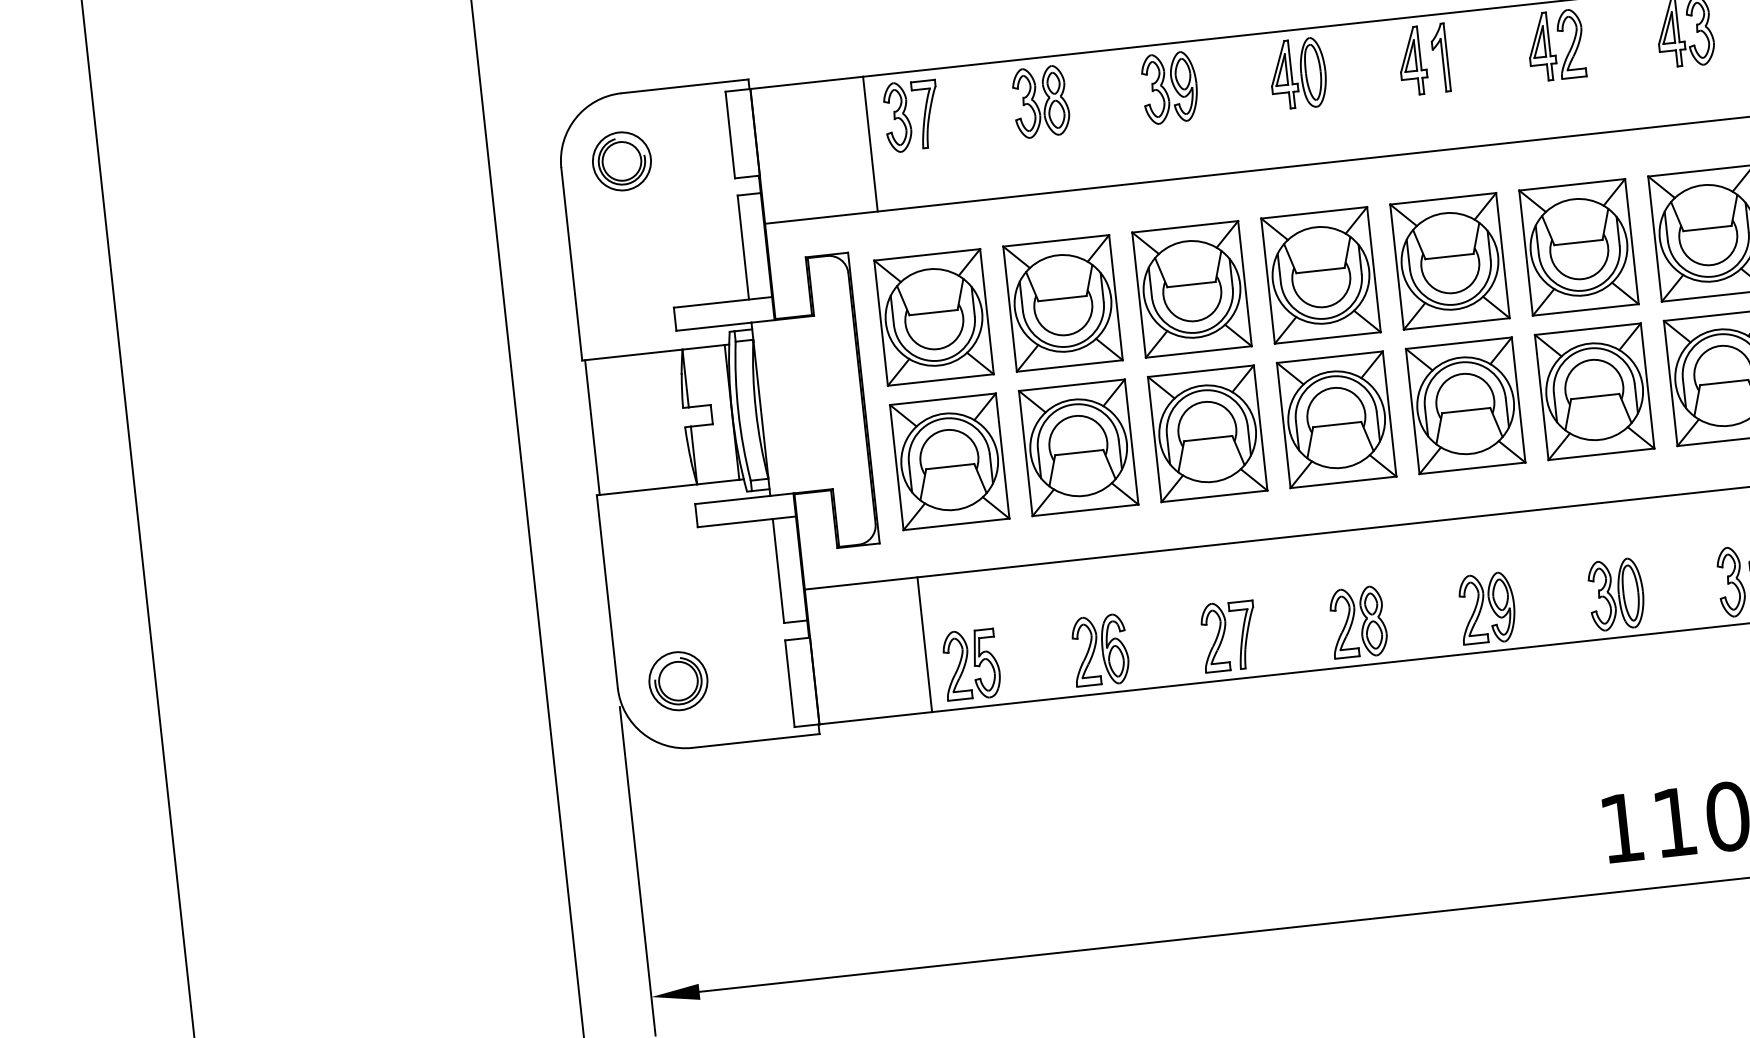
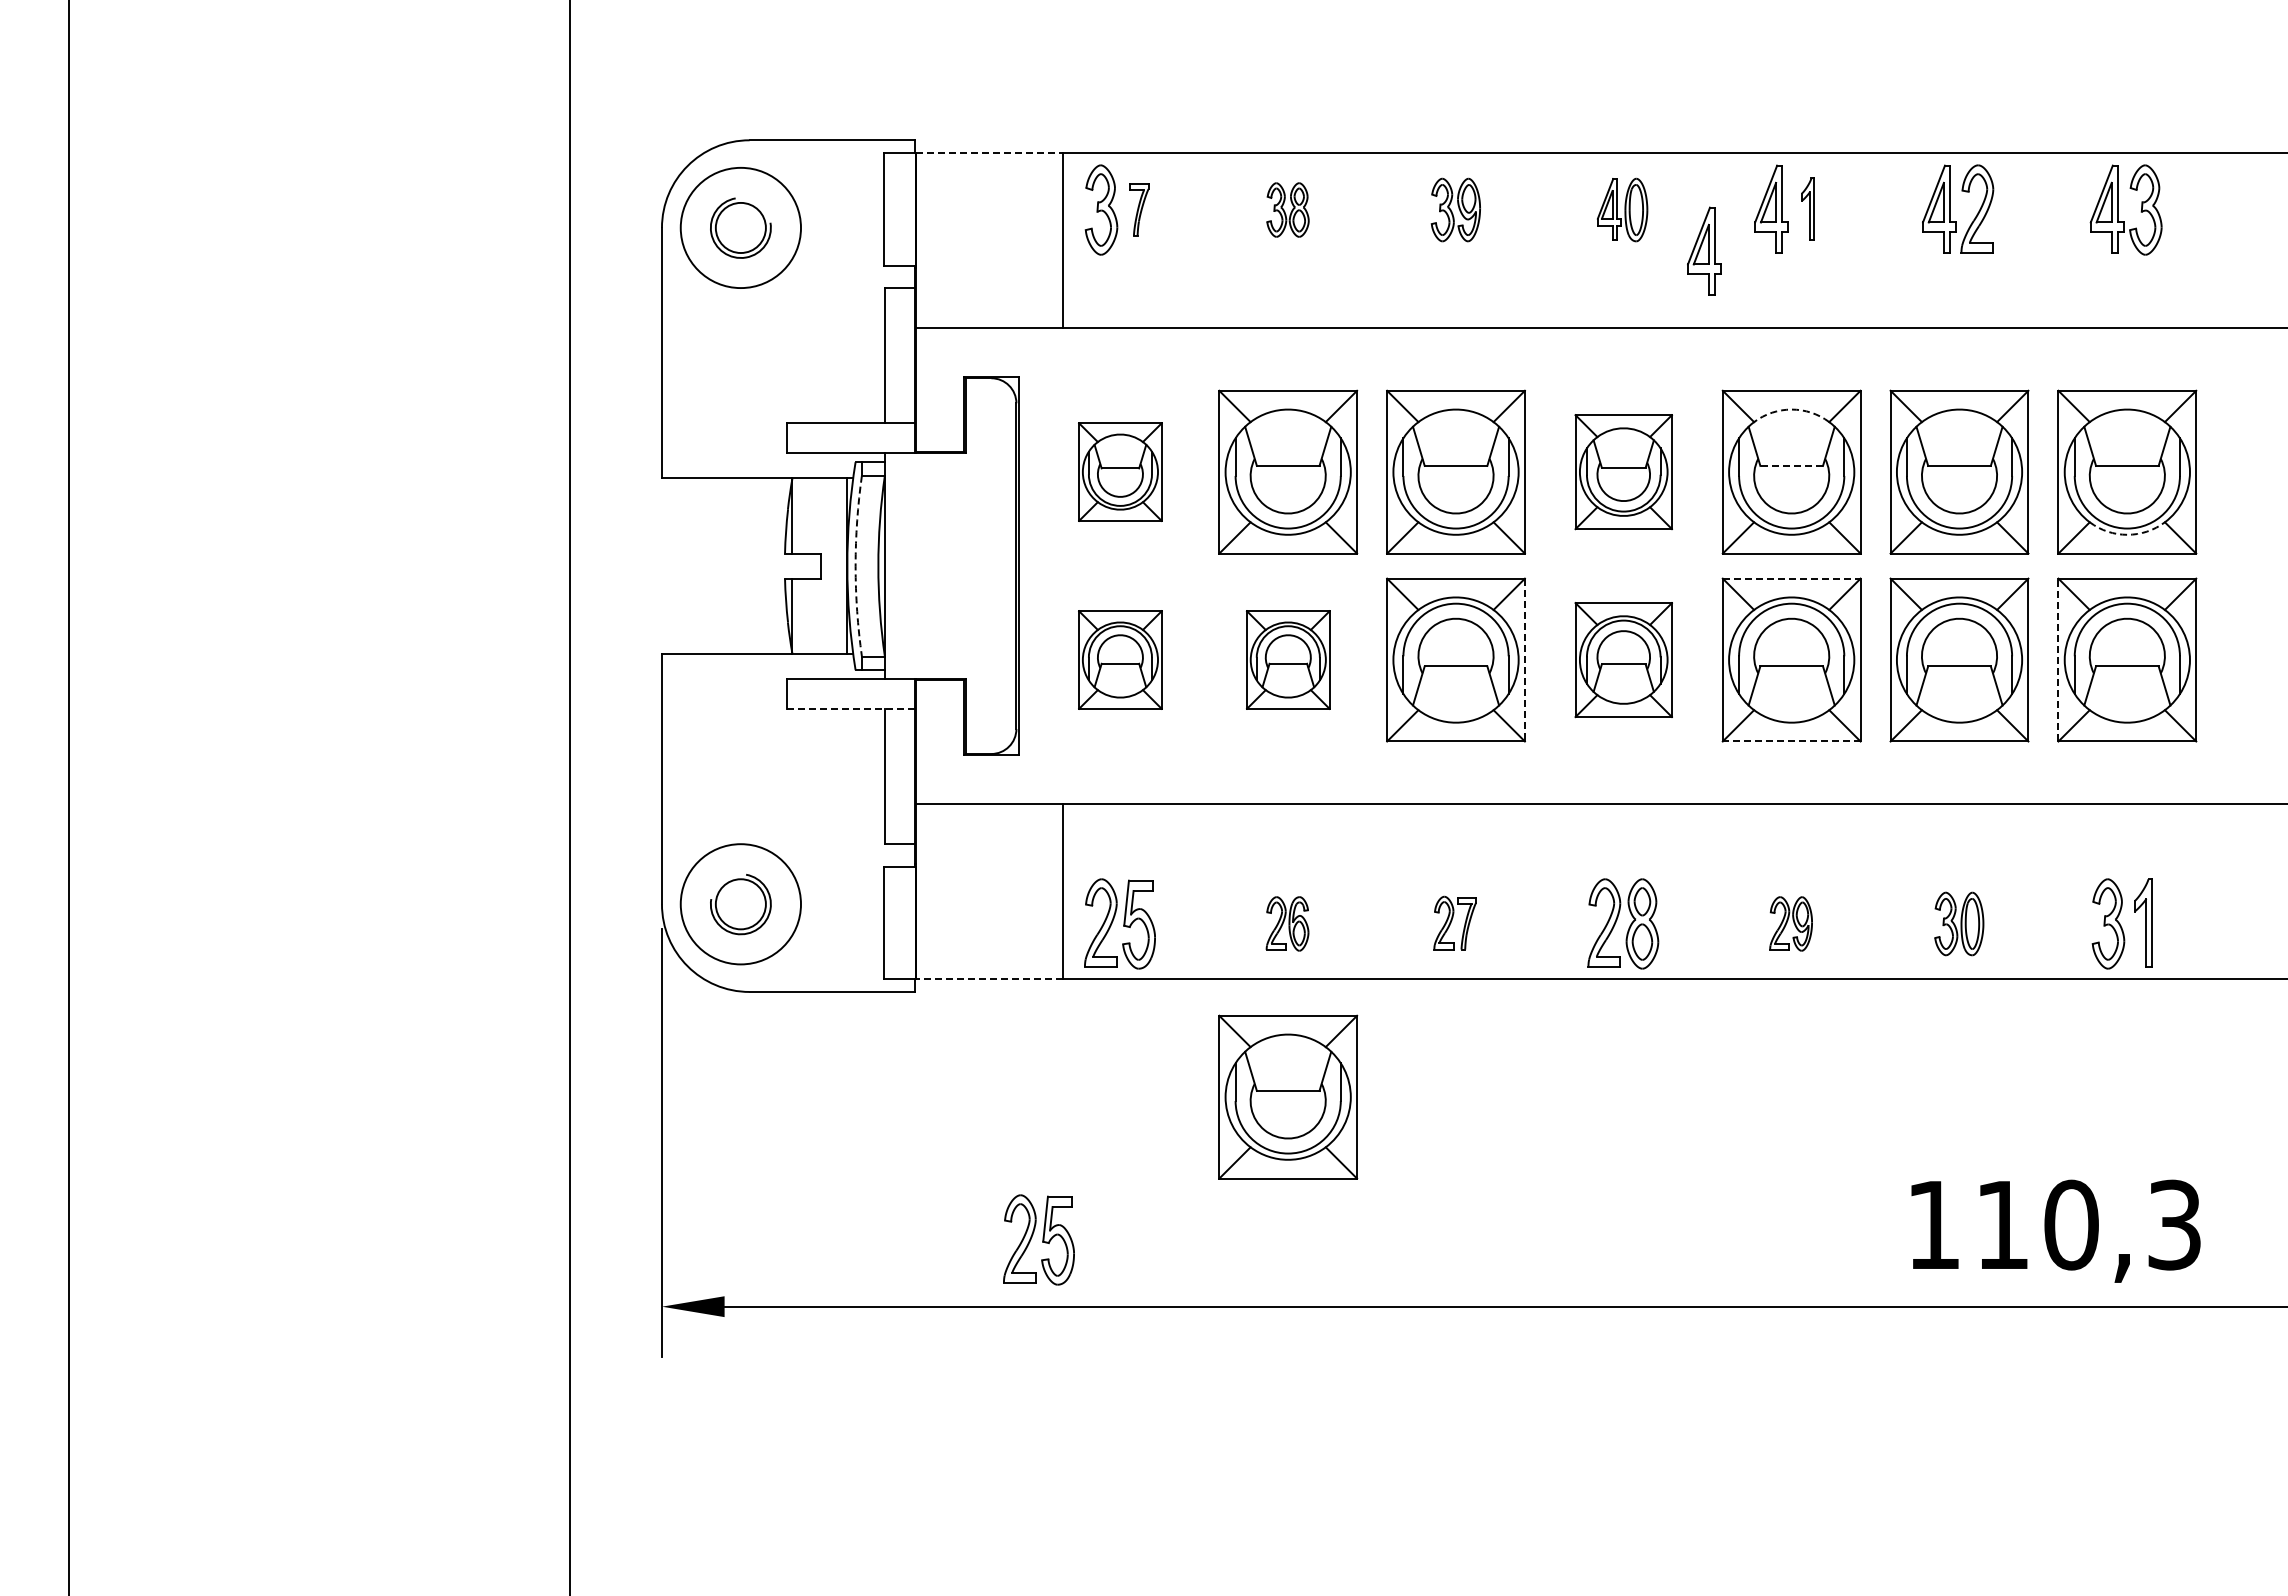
part: (1440, 57) -> (1807, 208), size x0.7
part: (1298, 73) -> (1622, 209), size x0.7
line: (806, 82) -> (989, 152), solid -> dashed
part: (1169, 87) -> (1455, 209), size x0.7
part: (1364, 98) -> (1704, 250), added
part: (1040, 101) -> (1287, 209), size x0.6
part: (926, 113) -> (1139, 209), size x0.6
circle: (621, 161) -> (740, 227), size x1.6
arc: (1444, 213) -> (1791, 409), solid -> dashed
line: (1449, 256) -> (1791, 465), solid -> dashed
part: (1320, 274) -> (1623, 471), size x0.7
arc: (1713, 281) -> (2127, 534), solid -> dashed
part: (934, 316) -> (1120, 471), size x0.6
line: (1458, 343) -> (1791, 578), solid -> dashed
line: (1670, 383) -> (2058, 659), solid -> dashed
arc: (738, 412) -> (855, 566), solid -> dashed
part: (1336, 419) -> (1623, 659), size x0.7
line: (592, 427) -> (665, 565), removed
line: (1260, 428) -> (1524, 660), solid -> dashed
part: (1078, 447) -> (1288, 659), size x0.6
part: (949, 461) -> (1120, 659), size x0.6
line: (1472, 468) -> (1791, 741), solid -> dashed
line: (747, 521) -> (851, 708), solid -> dashed
part: (1616, 594) -> (1959, 923), size x0.7
part: (1486, 608) -> (1790, 923), size x0.6
part: (1228, 635) -> (1454, 922), size x0.6
part: (1100, 650) -> (1287, 923), size x0.6
circle: (678, 680) -> (740, 903), size x1.6
line: (875, 718) -> (989, 979), solid -> dashed
part: (1115, 783) -> (1288, 1096), added
part: (935, 914) -> (1038, 1239), added

